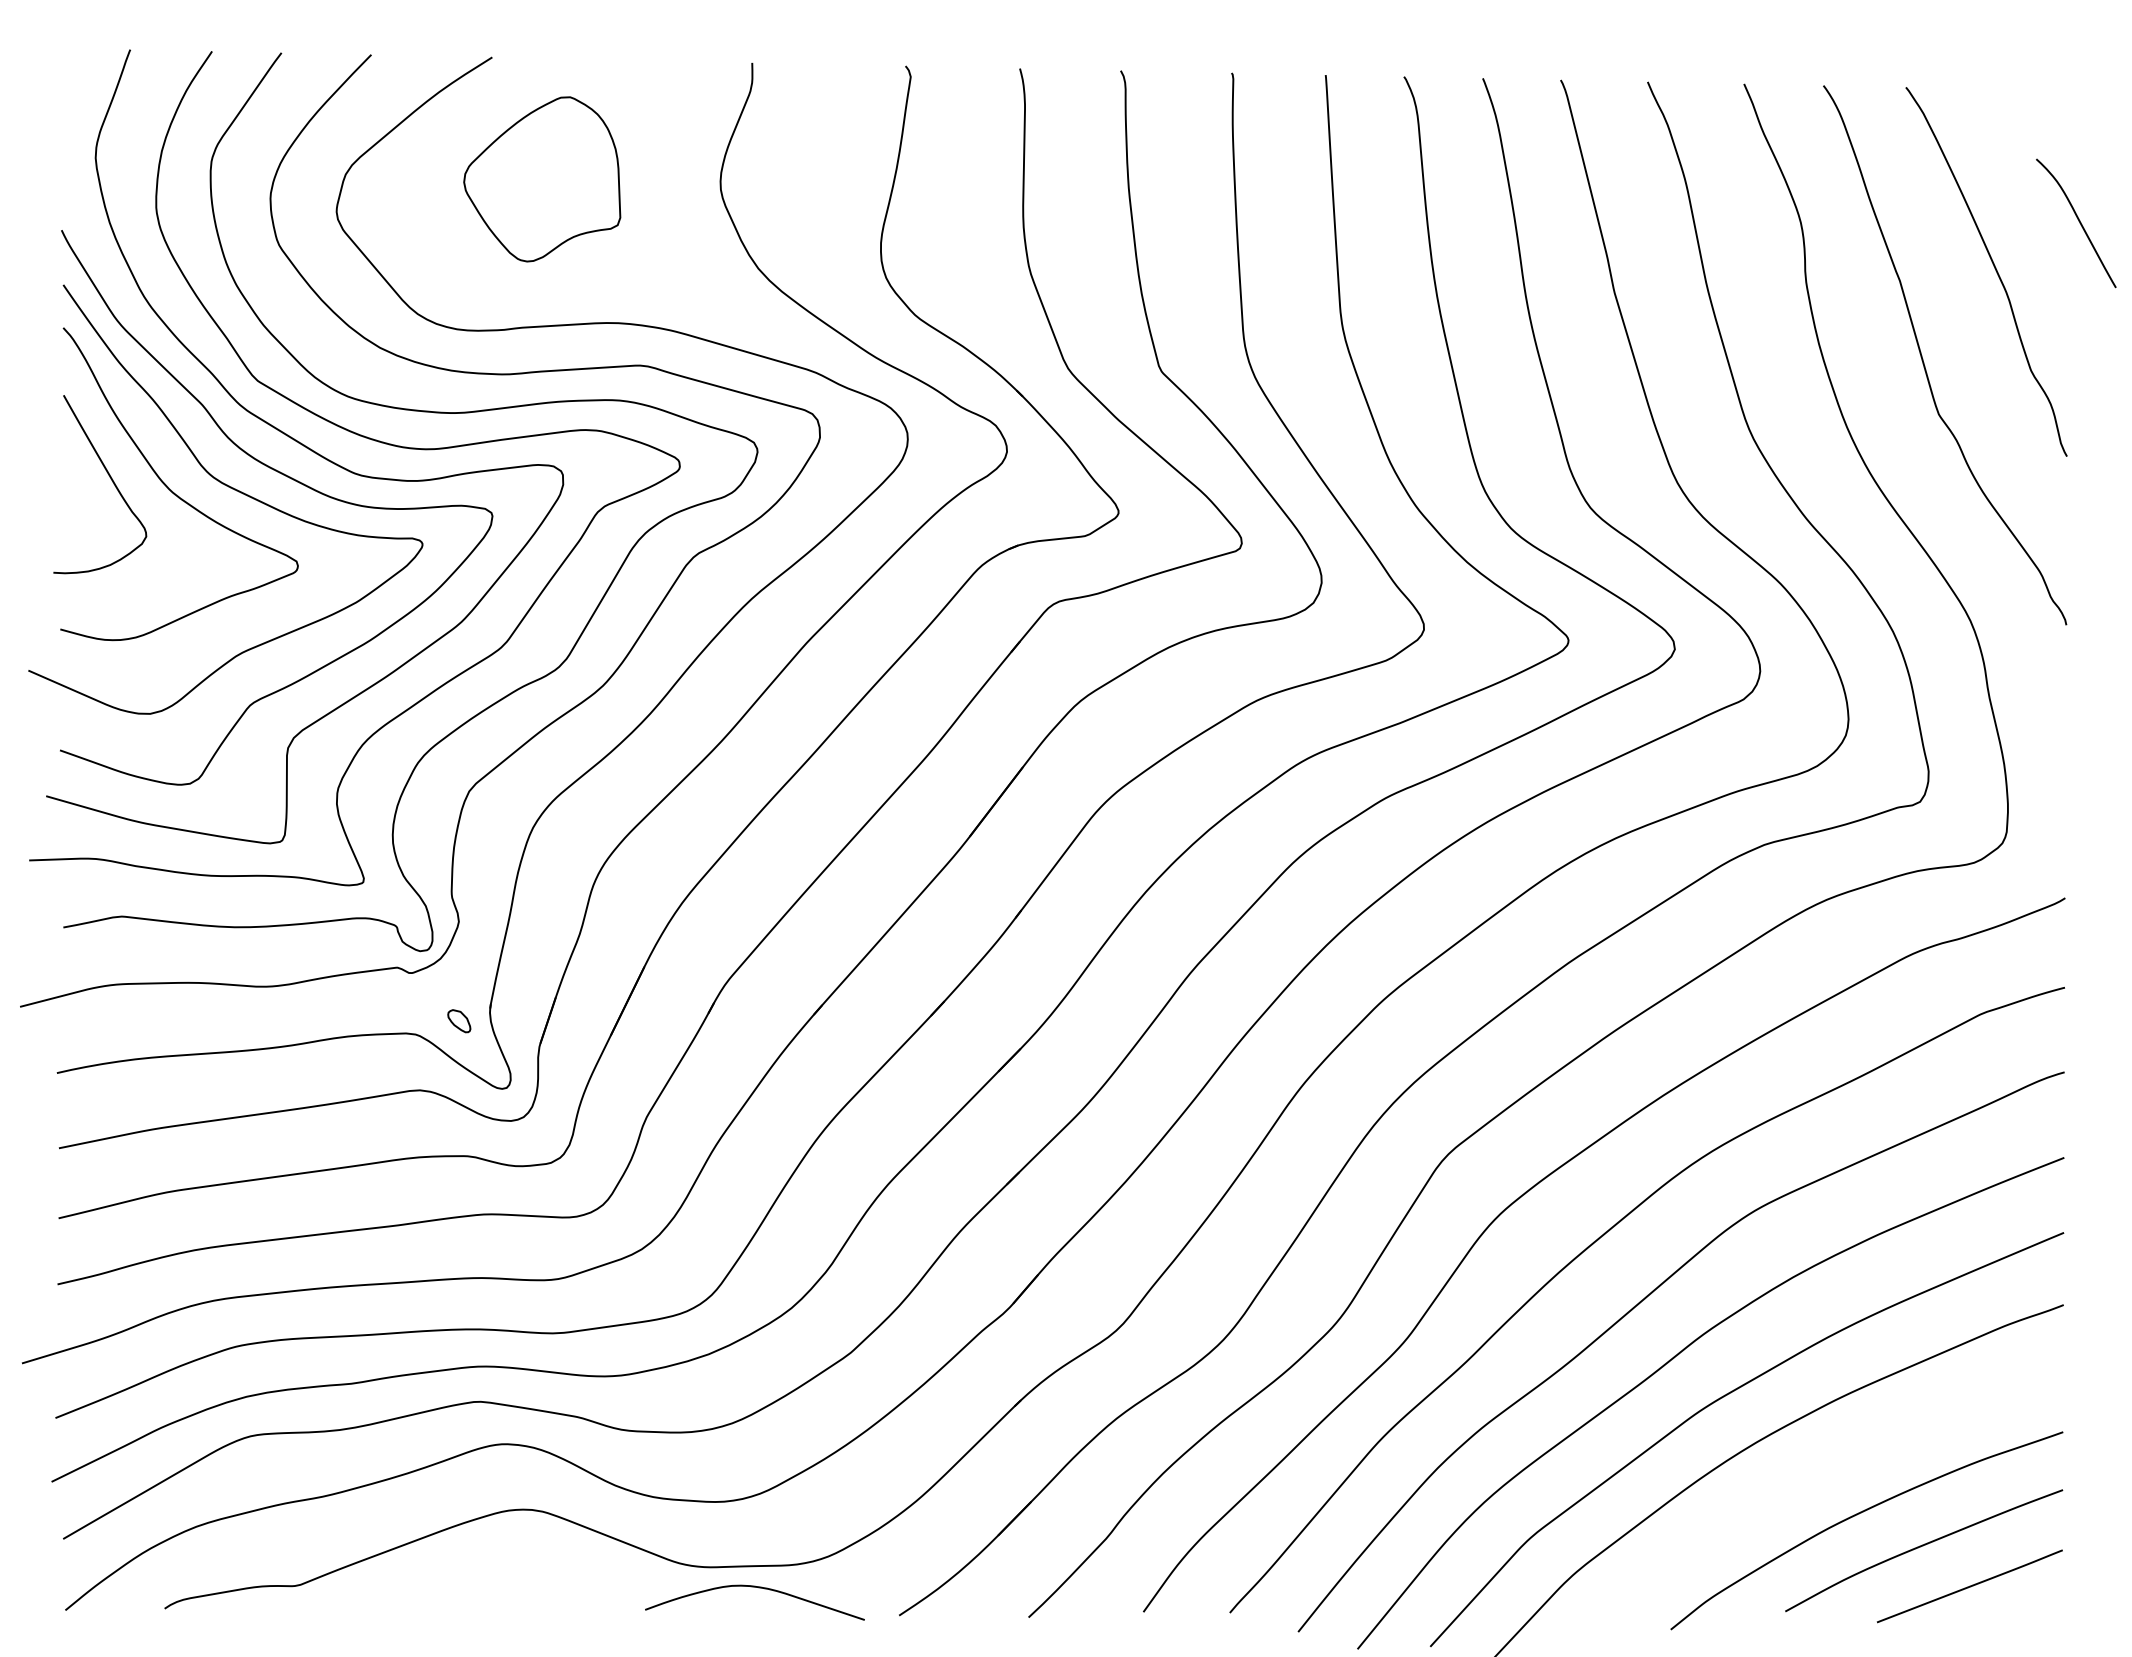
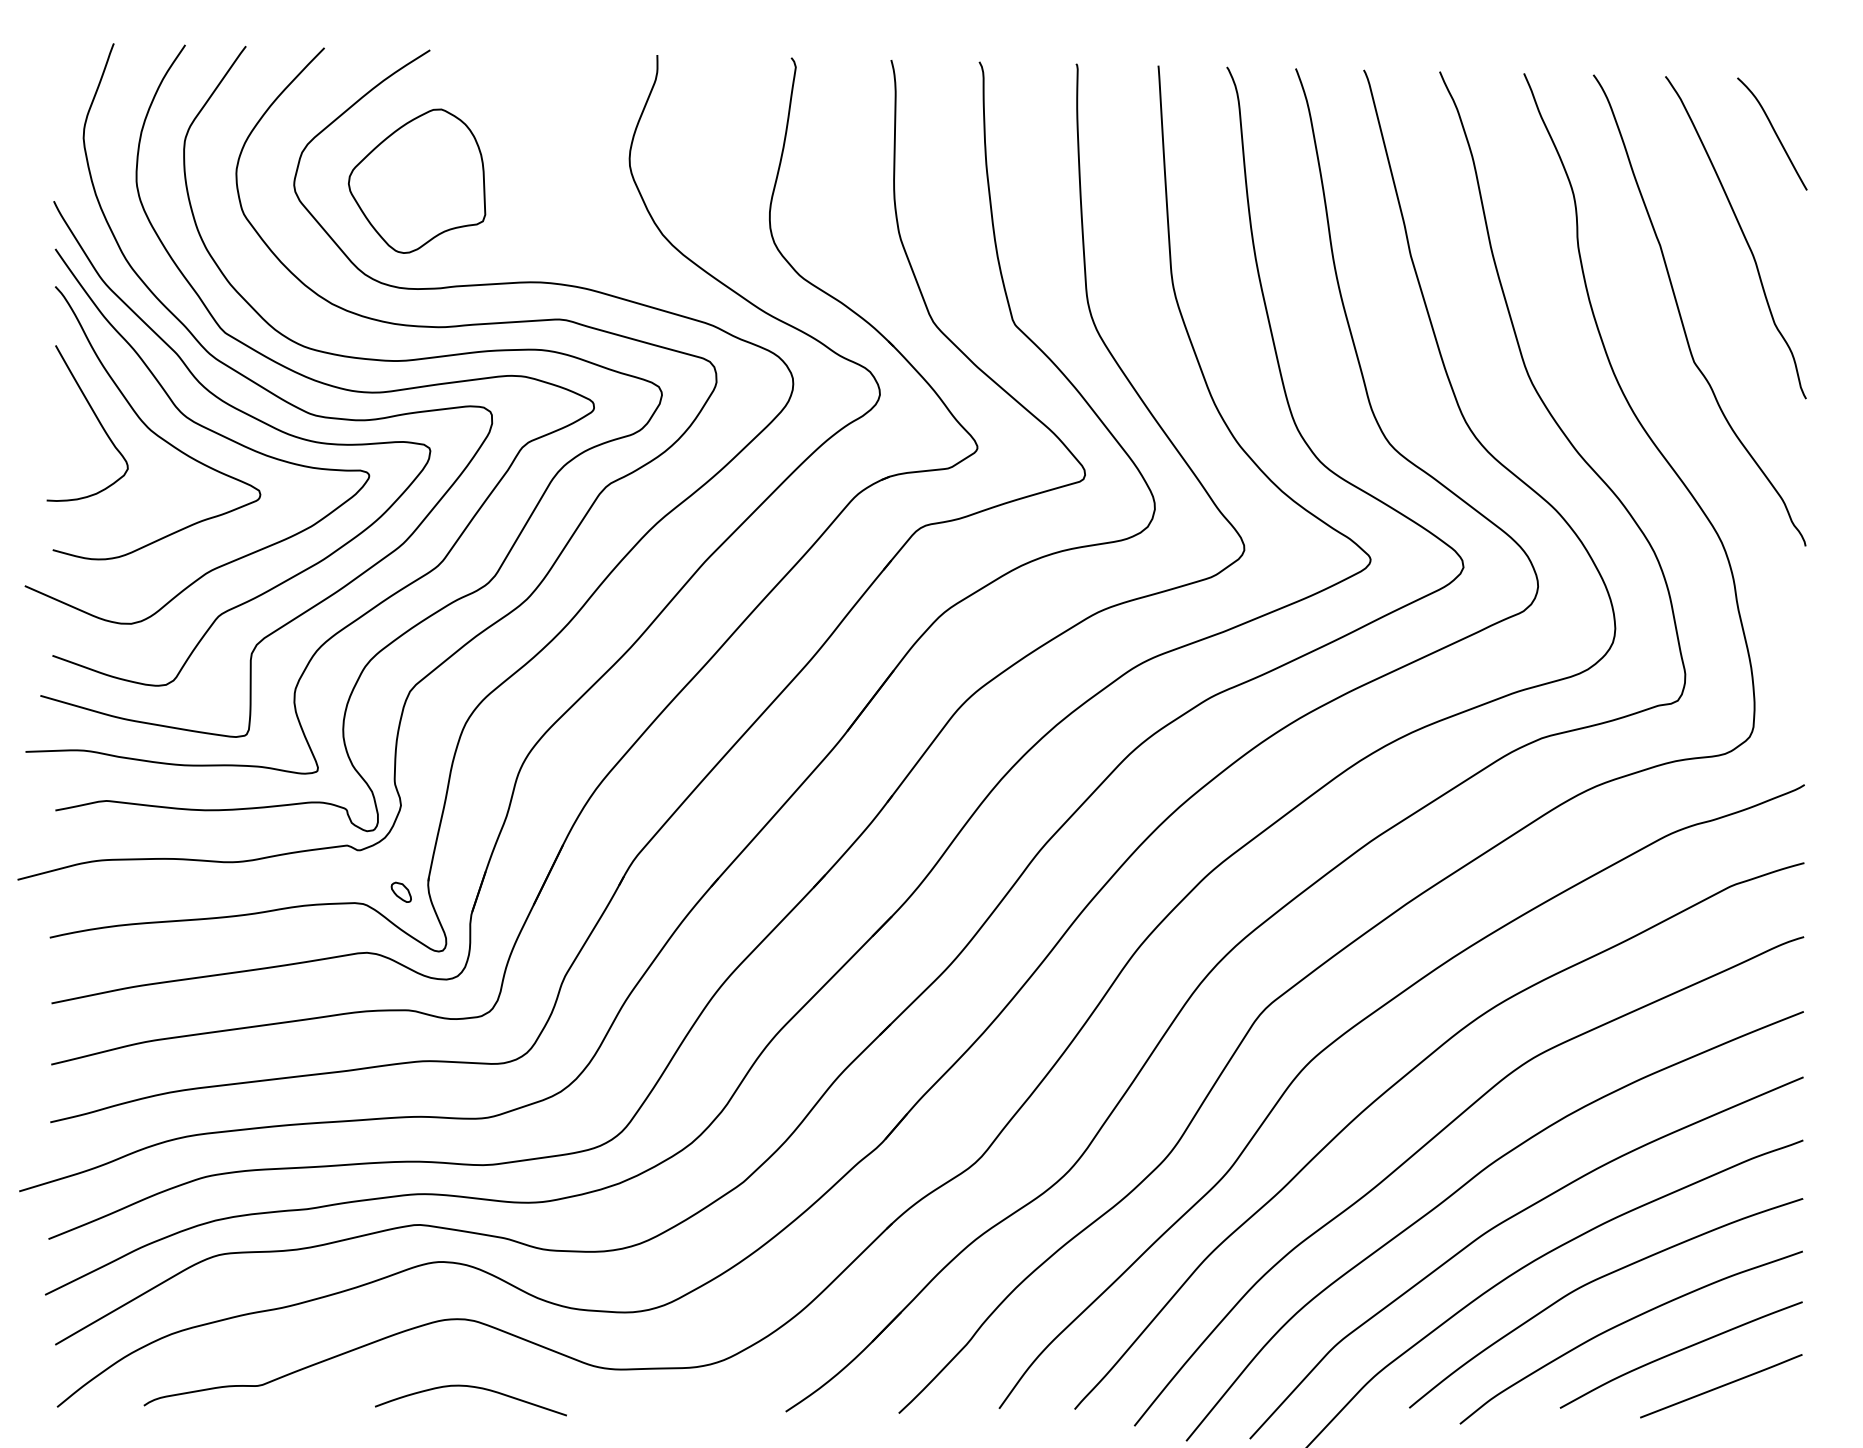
part: (542, 179) -> (417, 181), moved
curve: (2078, 221) -> (1774, 132), moved
curve: (1827, 1465) -> (1596, 1280), added
curve: (758, 1588) -> (474, 1388), moved

